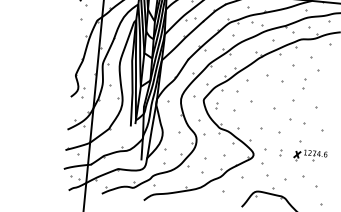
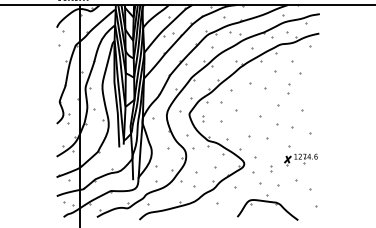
part: (281, 152) -> (271, 168), moved

